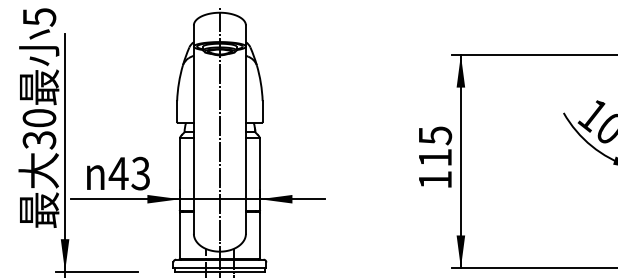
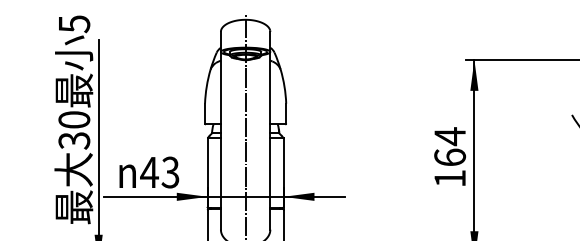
text: (435, 145) -> (450, 145), 115 -> 164

